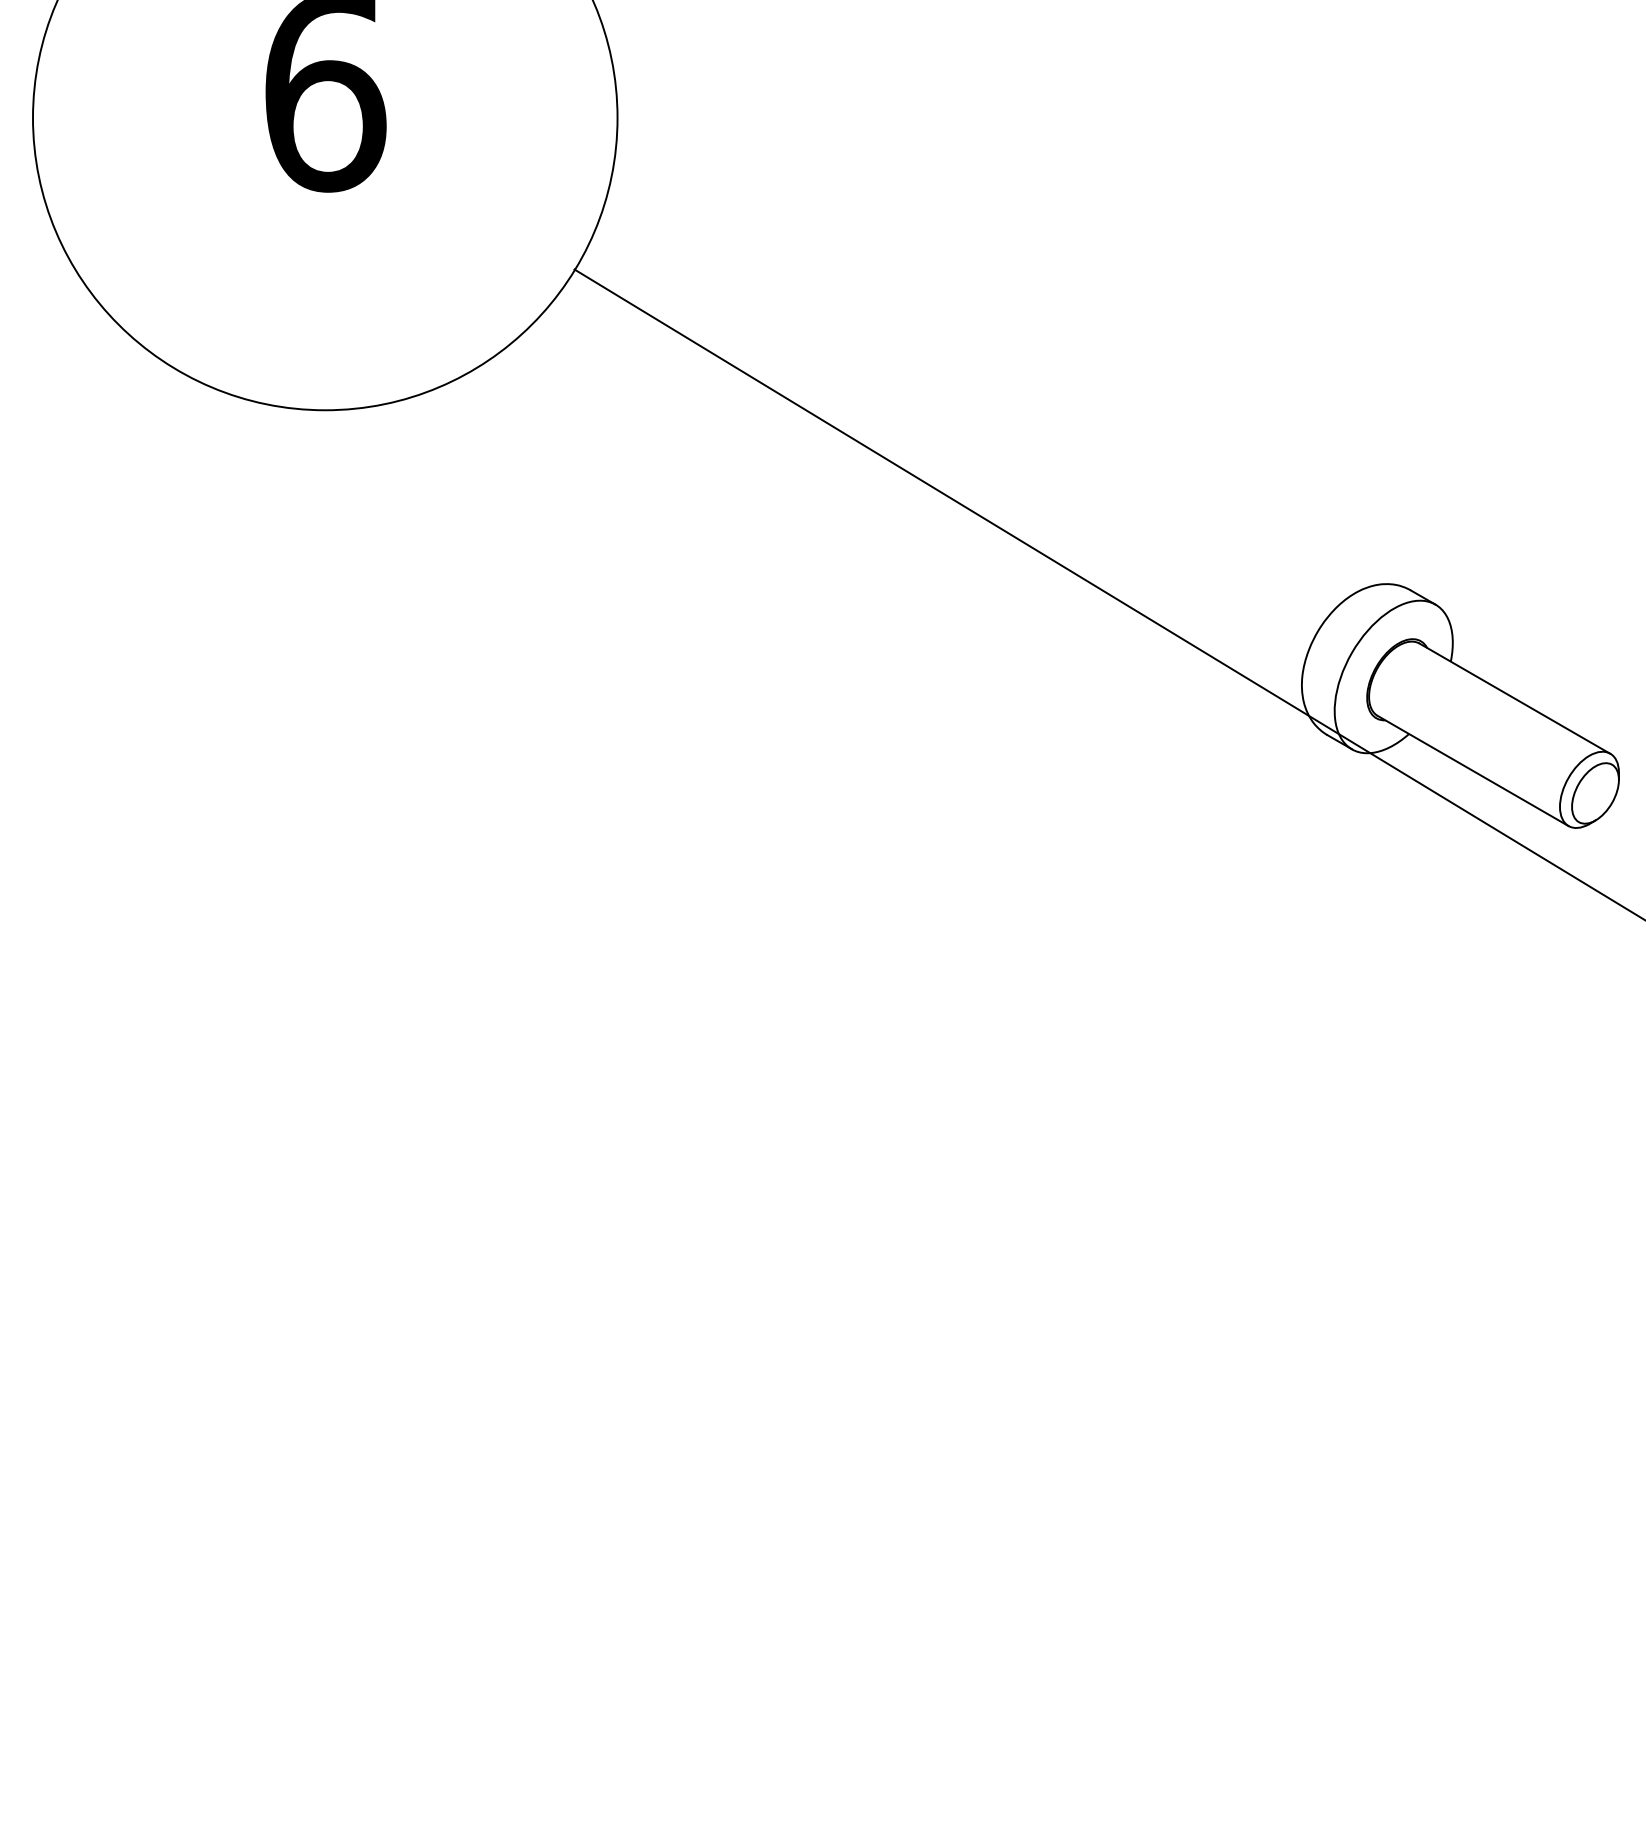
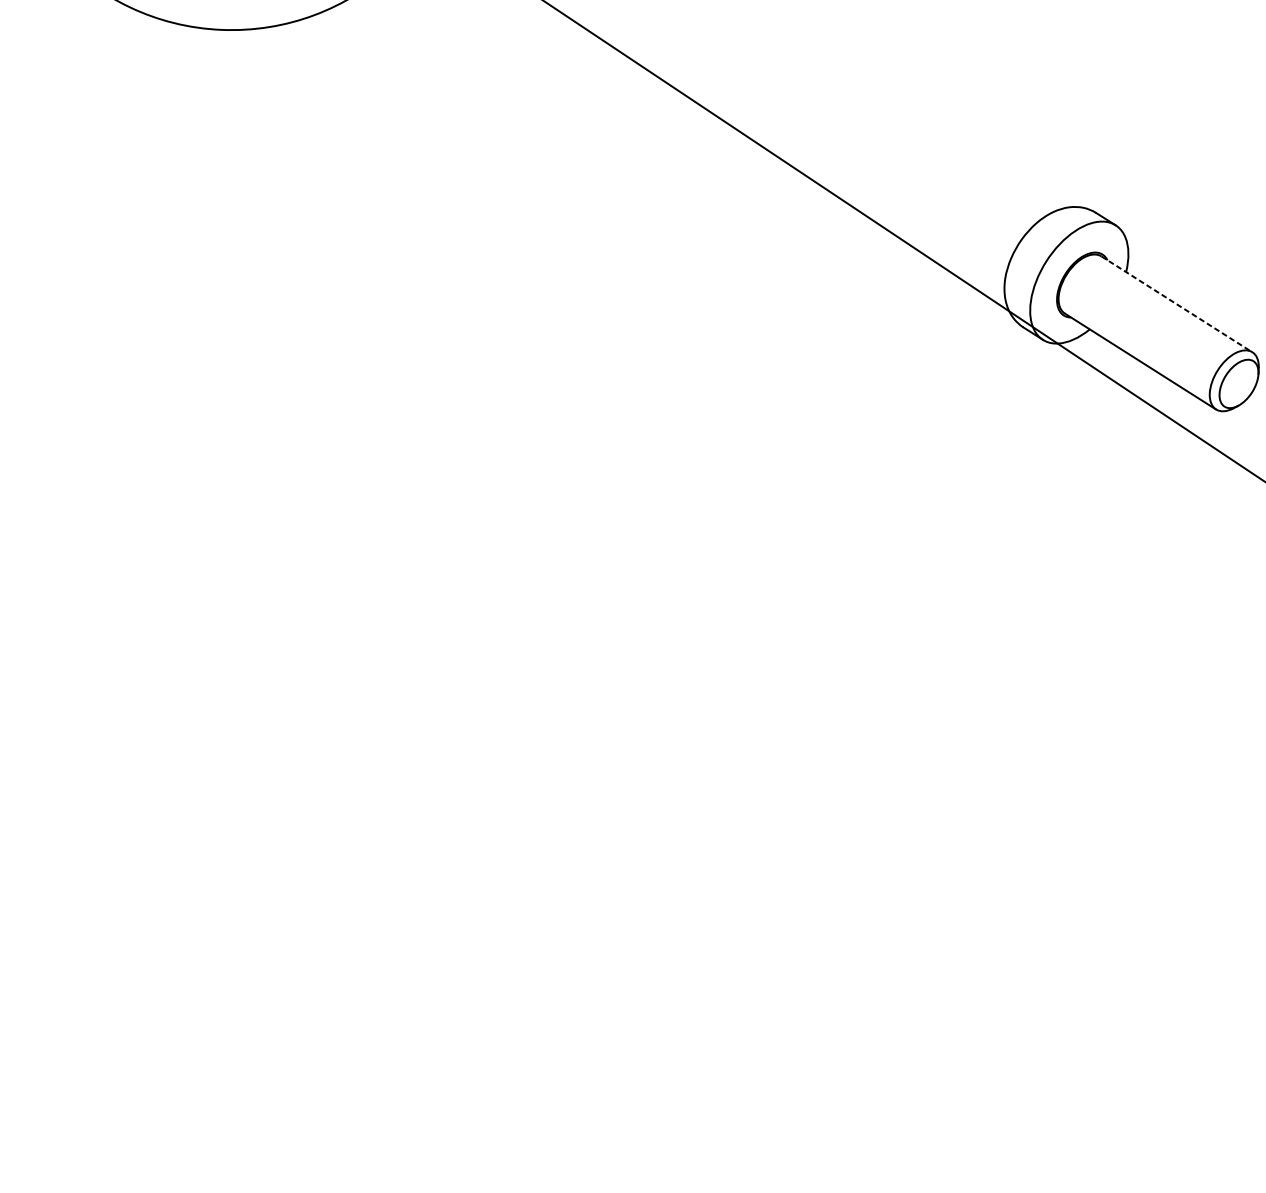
line: (1515, 698) -> (1177, 304), solid -> dashed

